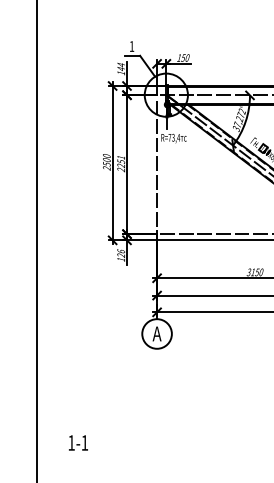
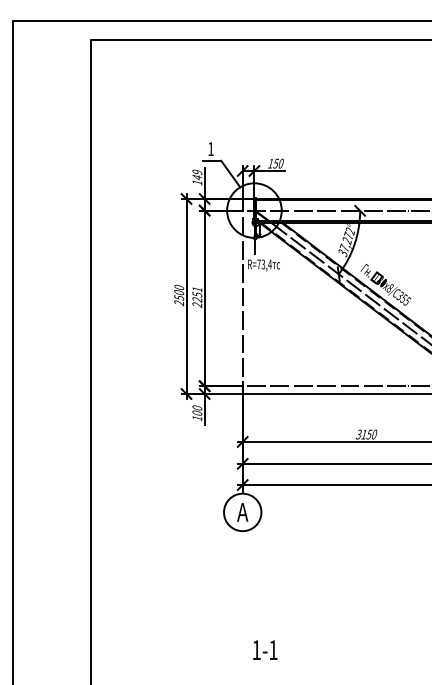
text: (121, 65) -> (197, 172), 144 -> 149
text: (121, 253) -> (197, 410), 126 -> 100
text: (78, 442) -> (265, 649), moved

